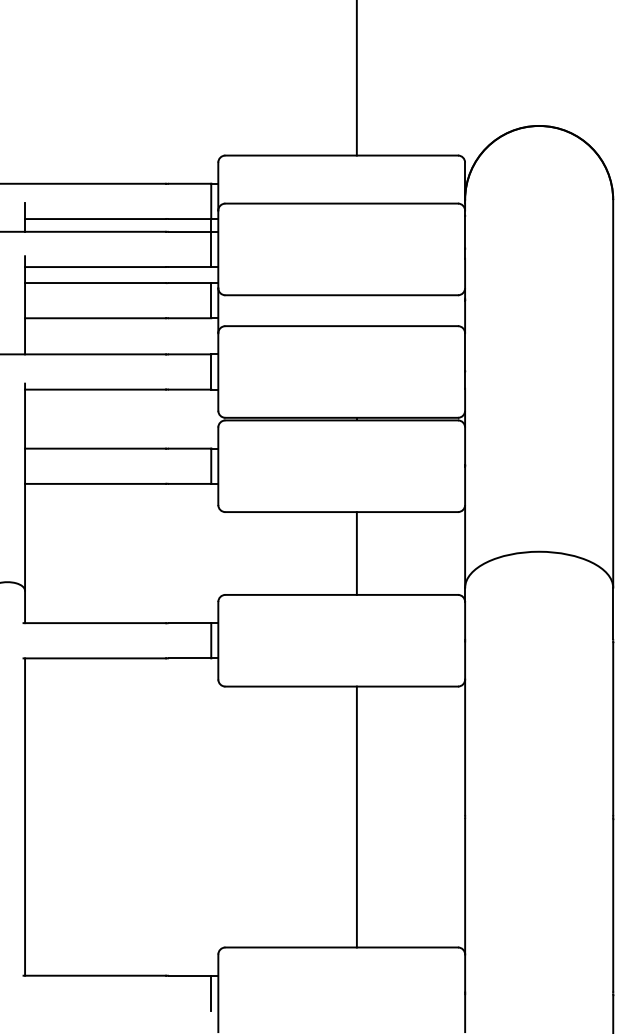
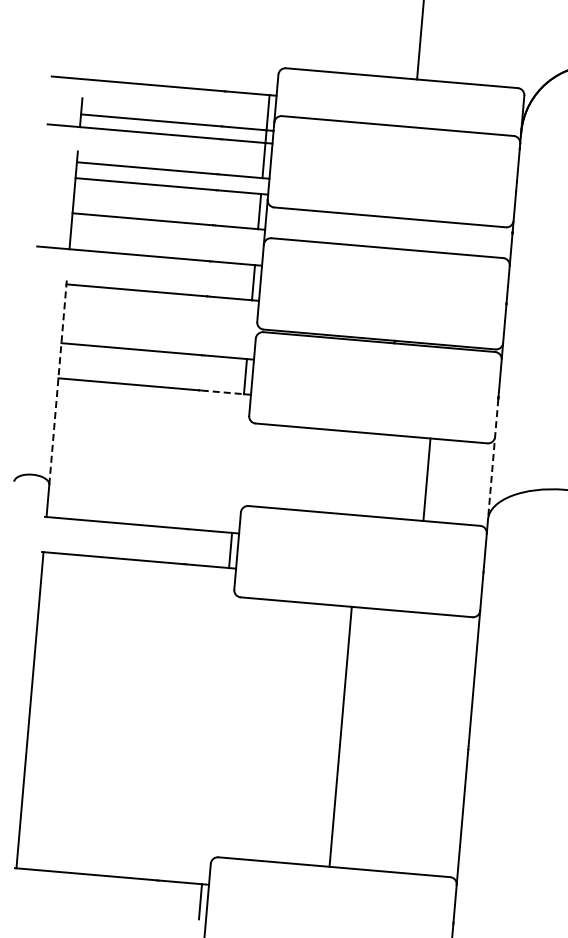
line: (190, 483) -> (223, 392), solid -> dashed
line: (25, 487) -> (58, 381), solid -> dashed
line: (465, 528) -> (493, 460), solid -> dashed
line: (356, 553) -> (426, 479), moved
line: (356, 816) -> (340, 736), moved

